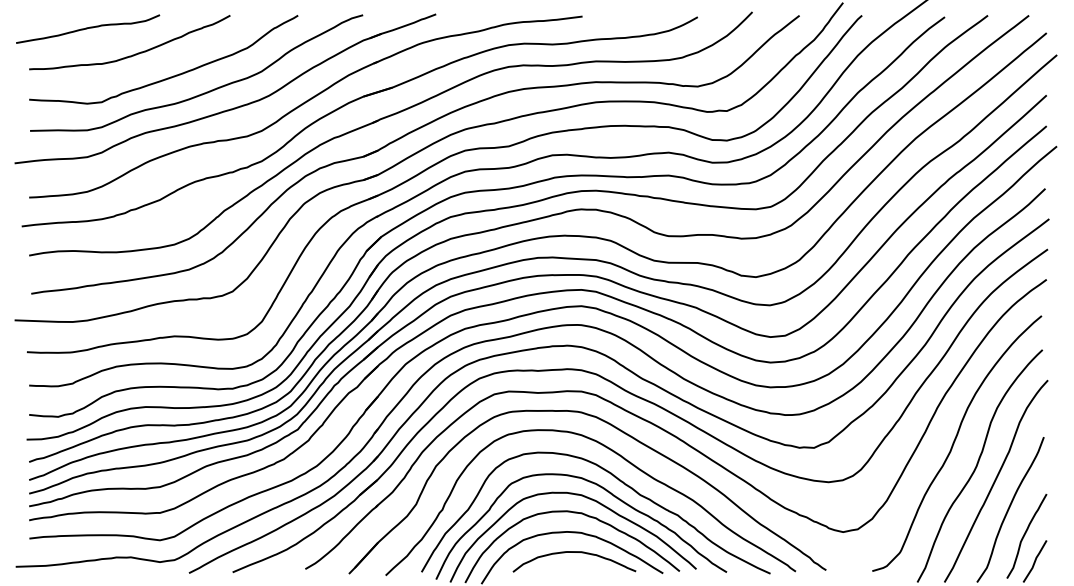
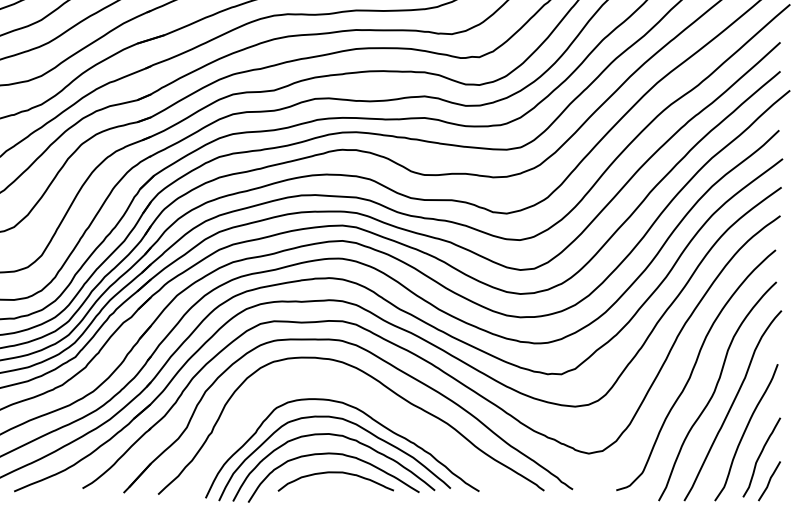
curve: (619, 481) -> (378, 405), removed

